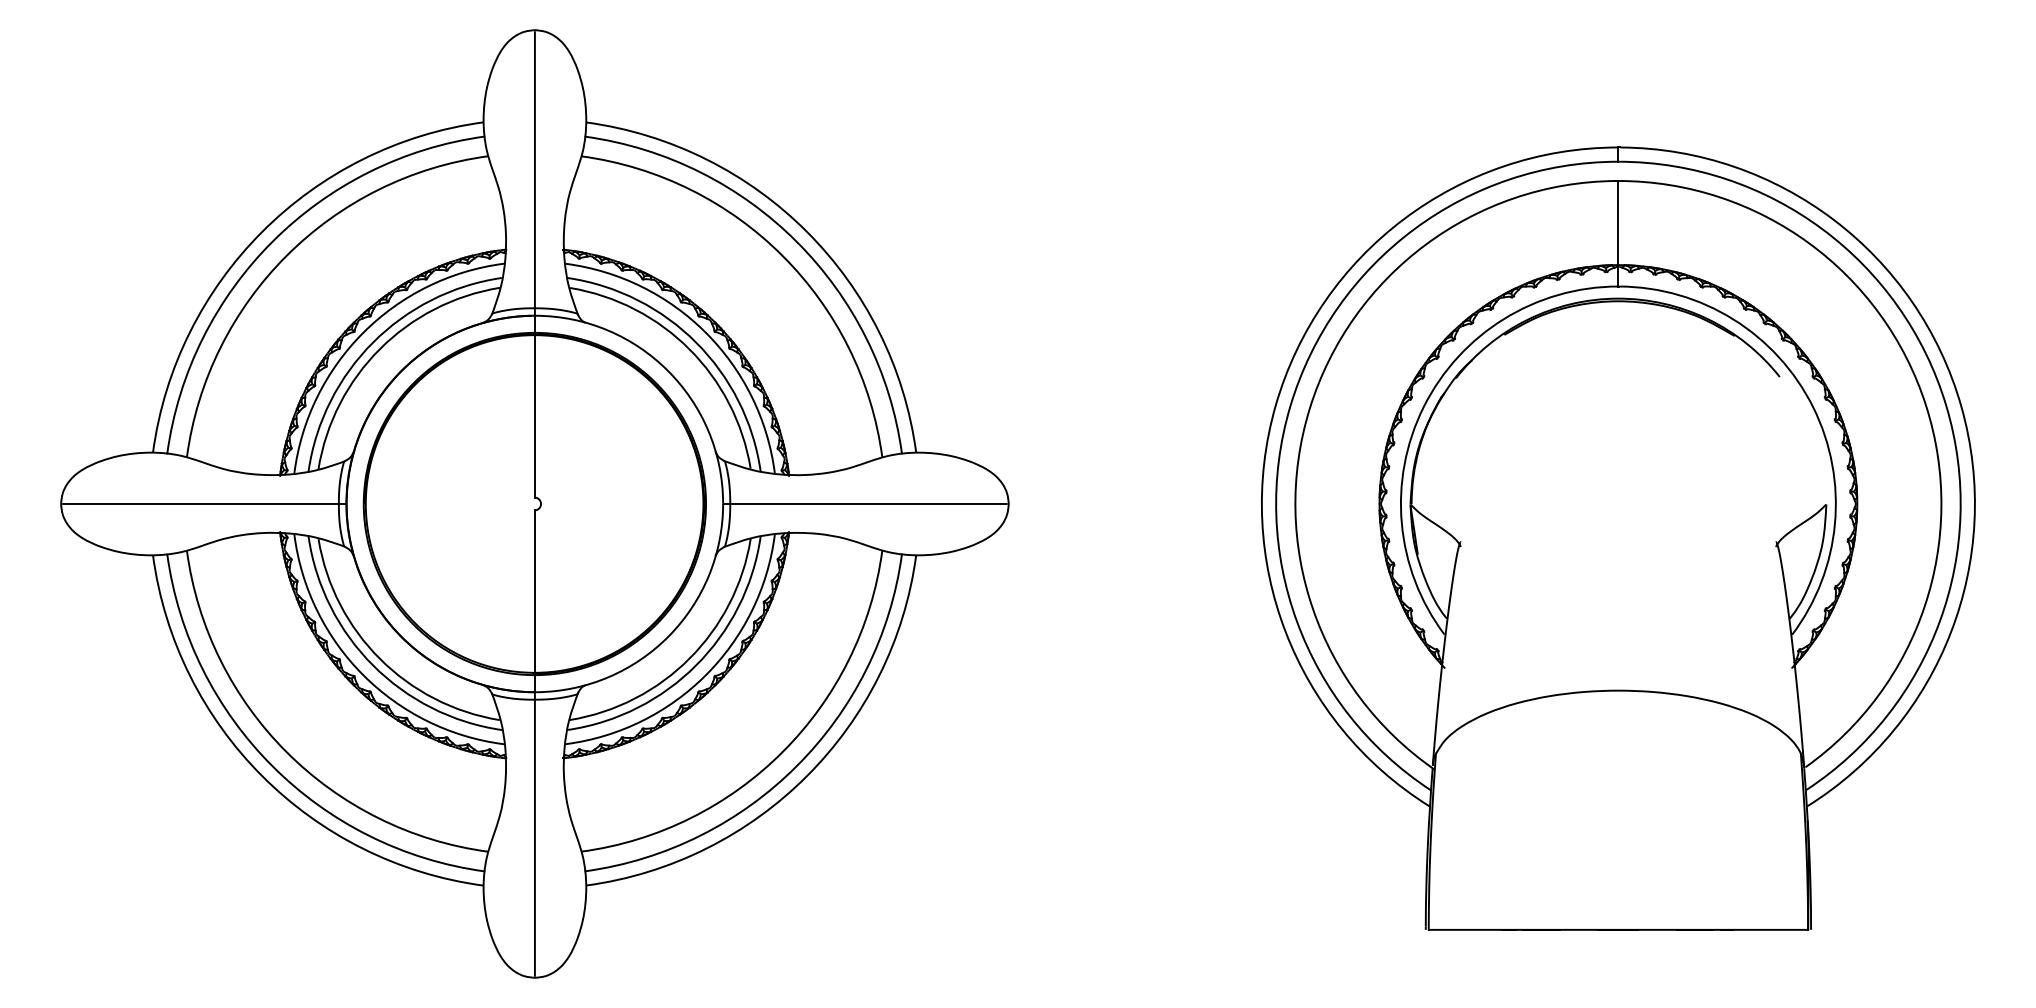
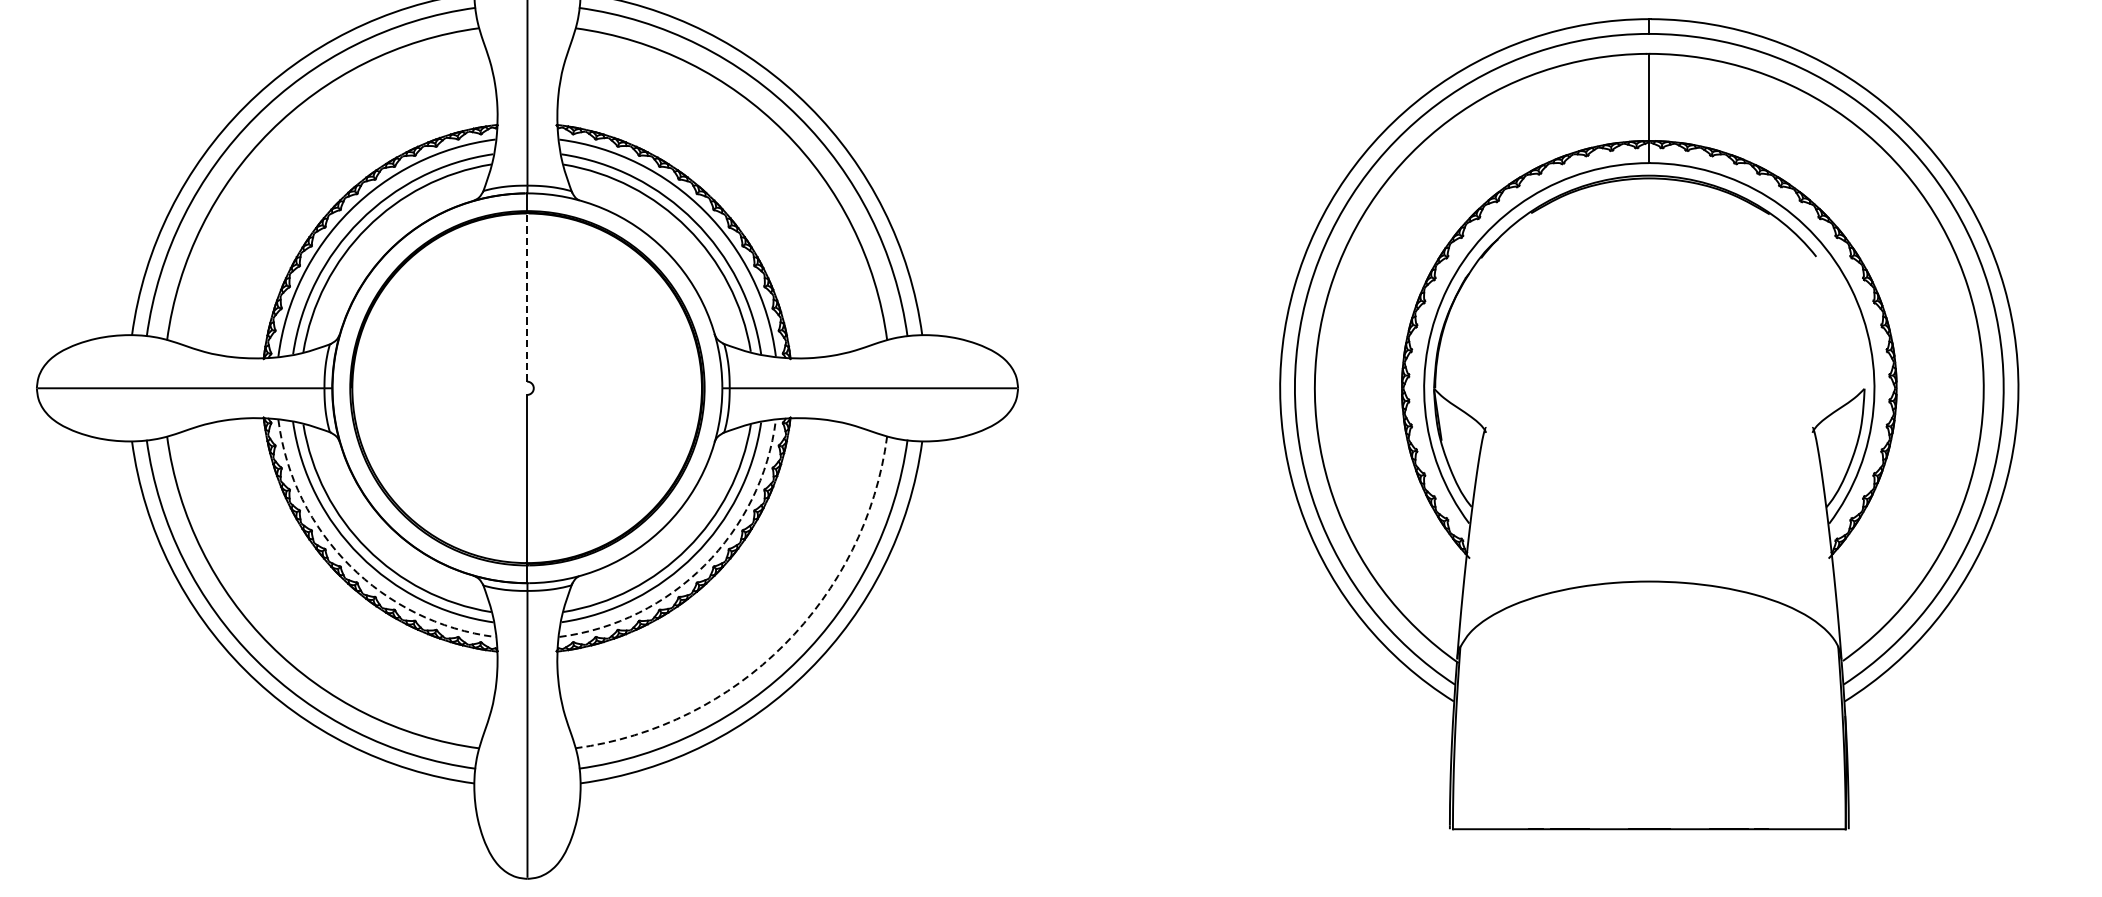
line: (534, 415) -> (527, 296), solid -> dashed
arc: (363, 675) -> (349, 565), solid -> dashed
arc: (706, 675) -> (705, 565), solid -> dashed
arc: (782, 751) -> (783, 644), solid -> dashed

